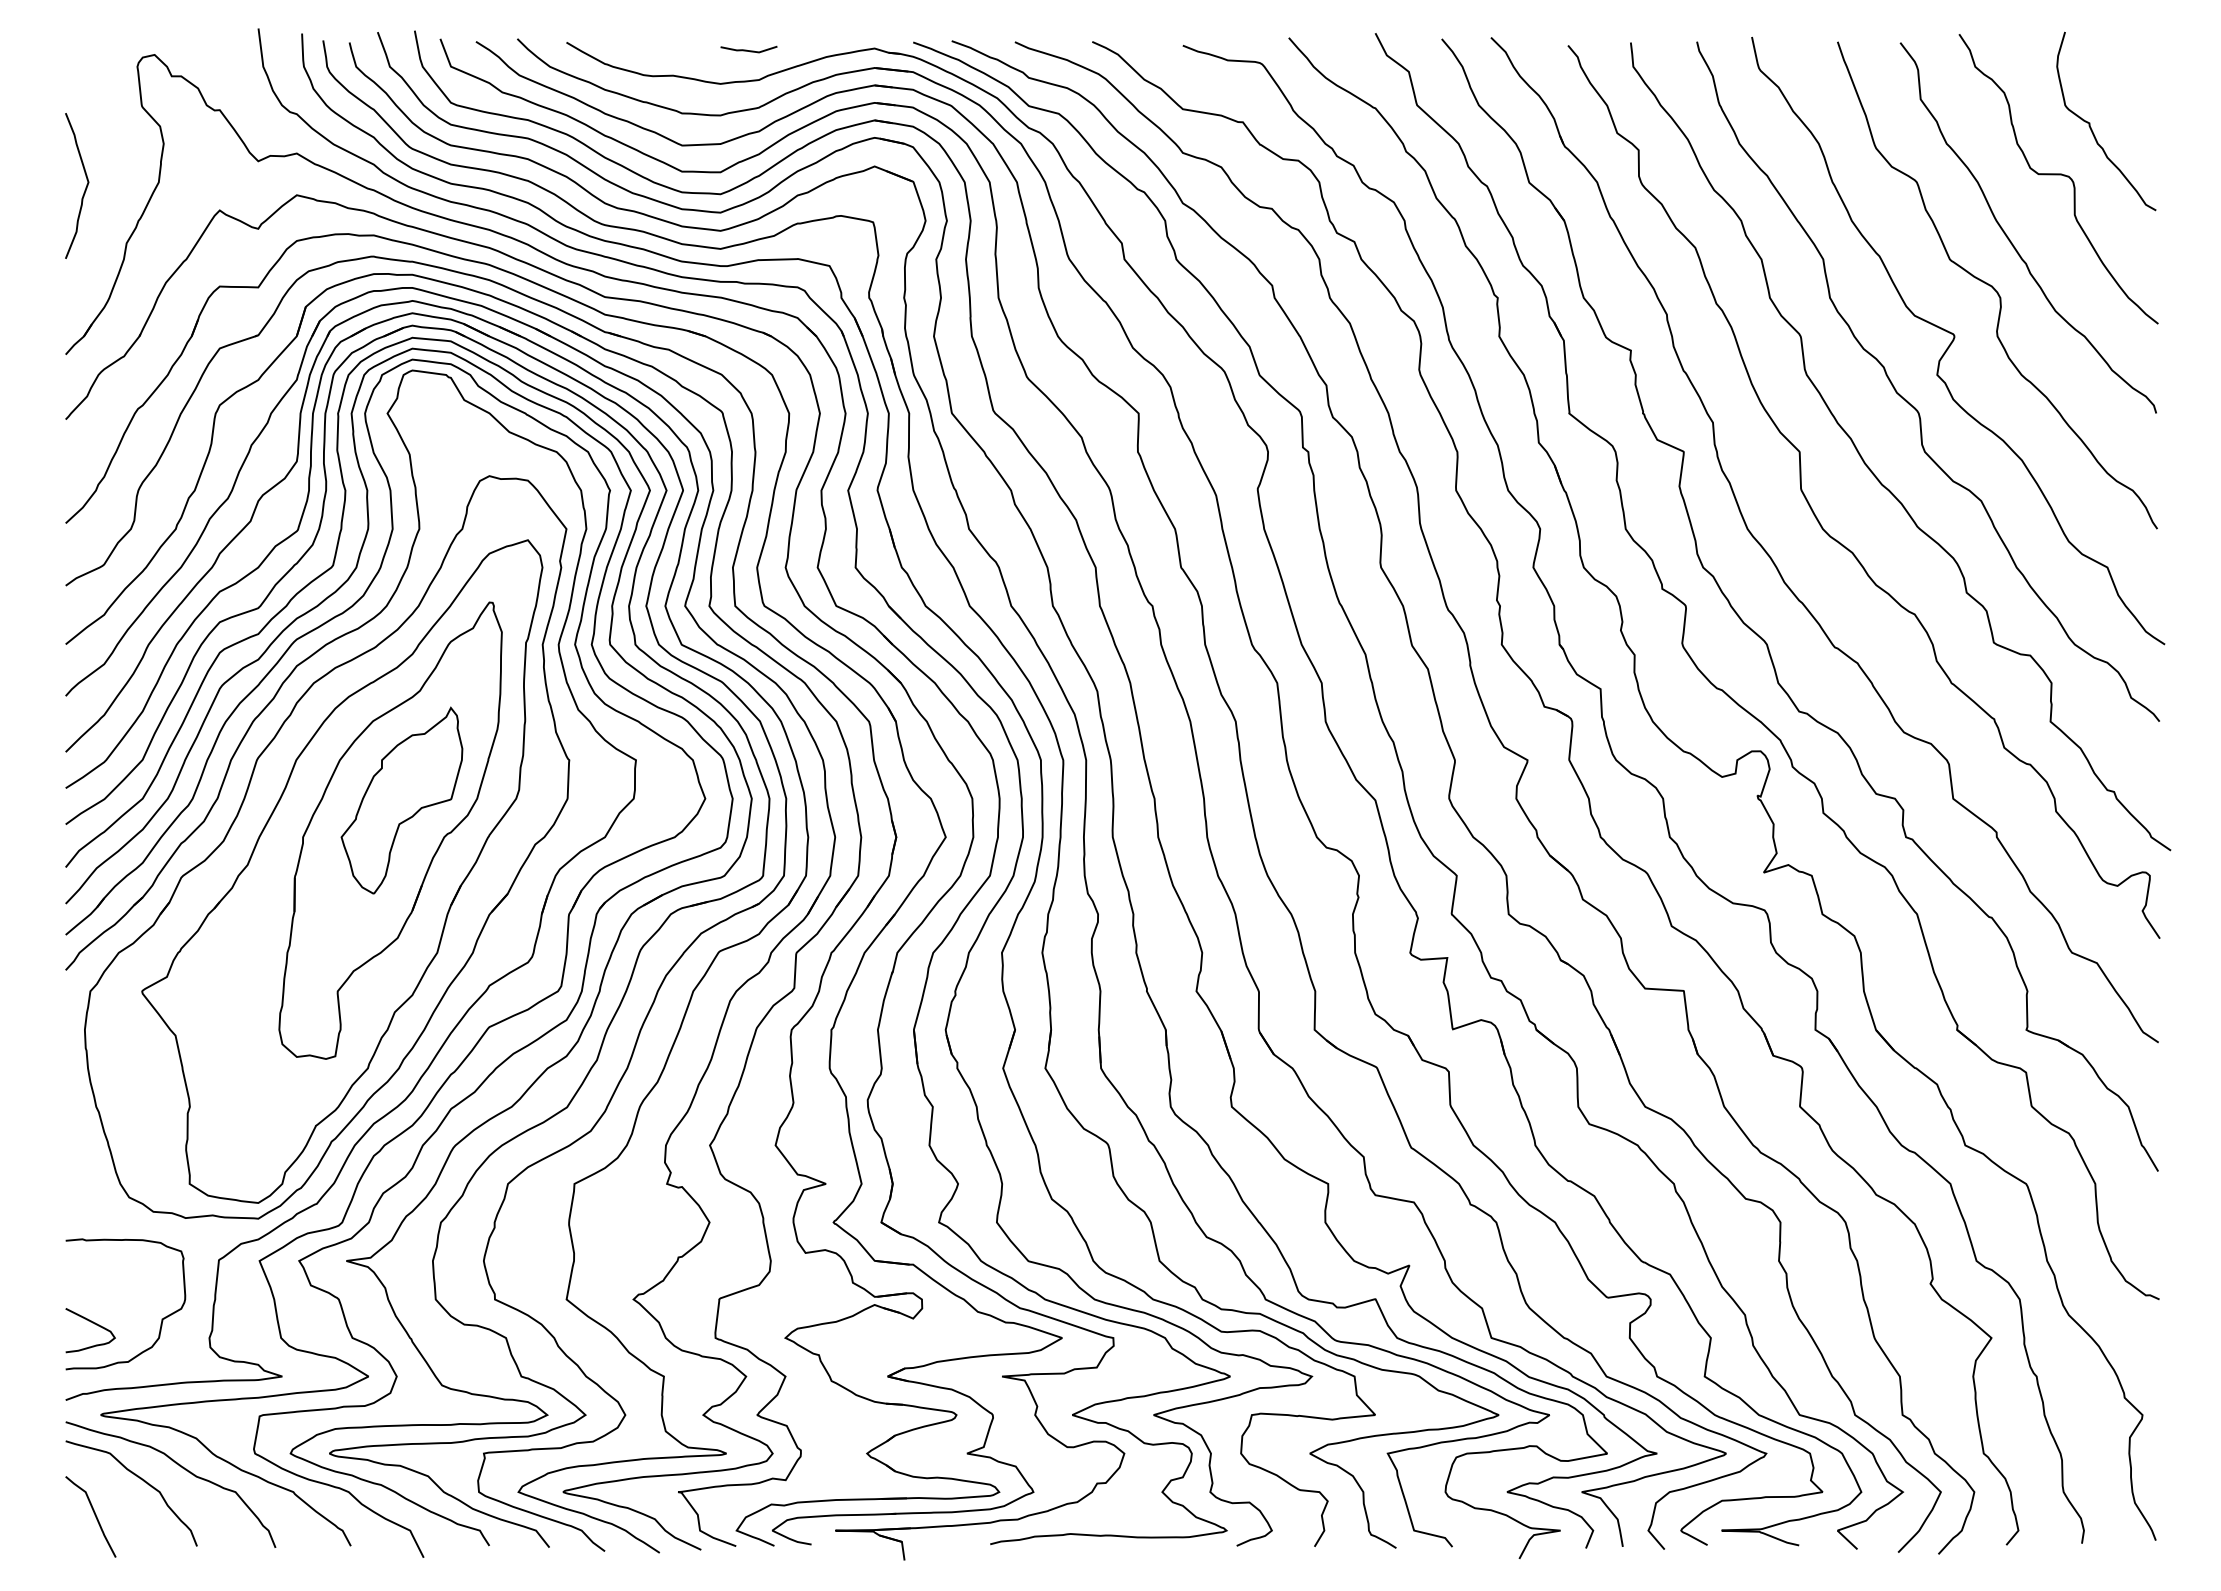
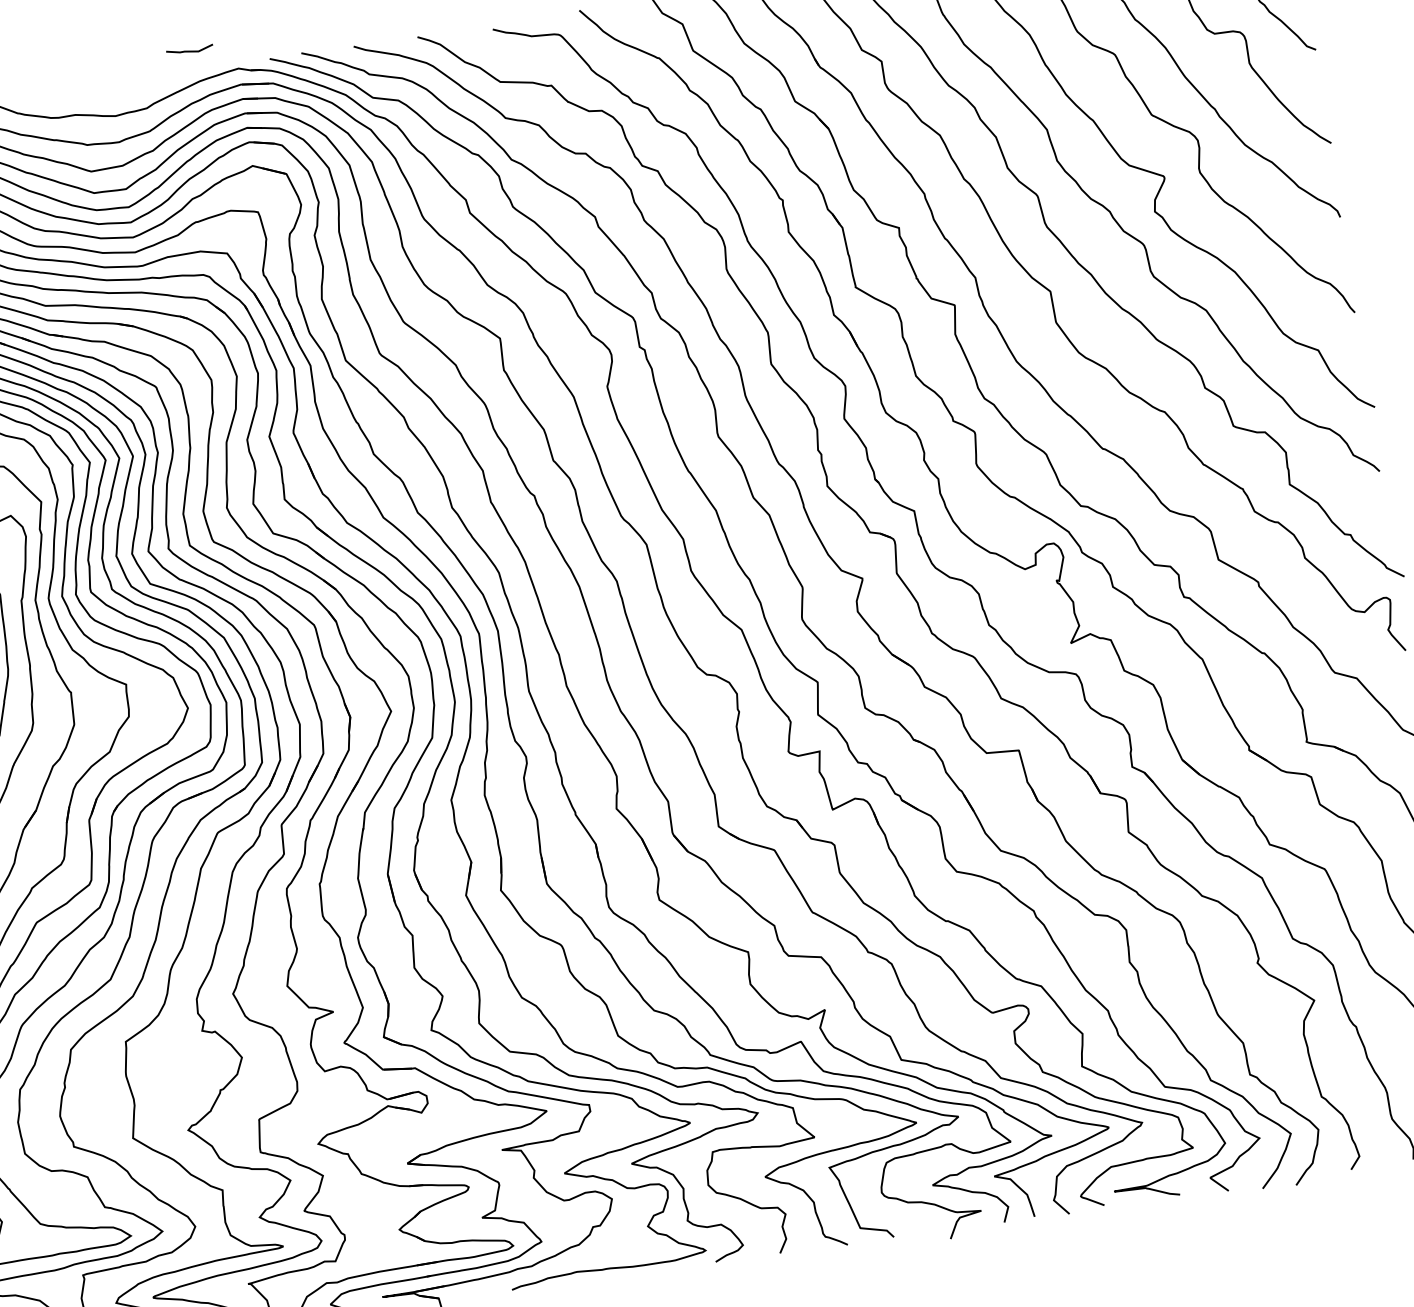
line: (748, 50) -> (189, 51), moved

